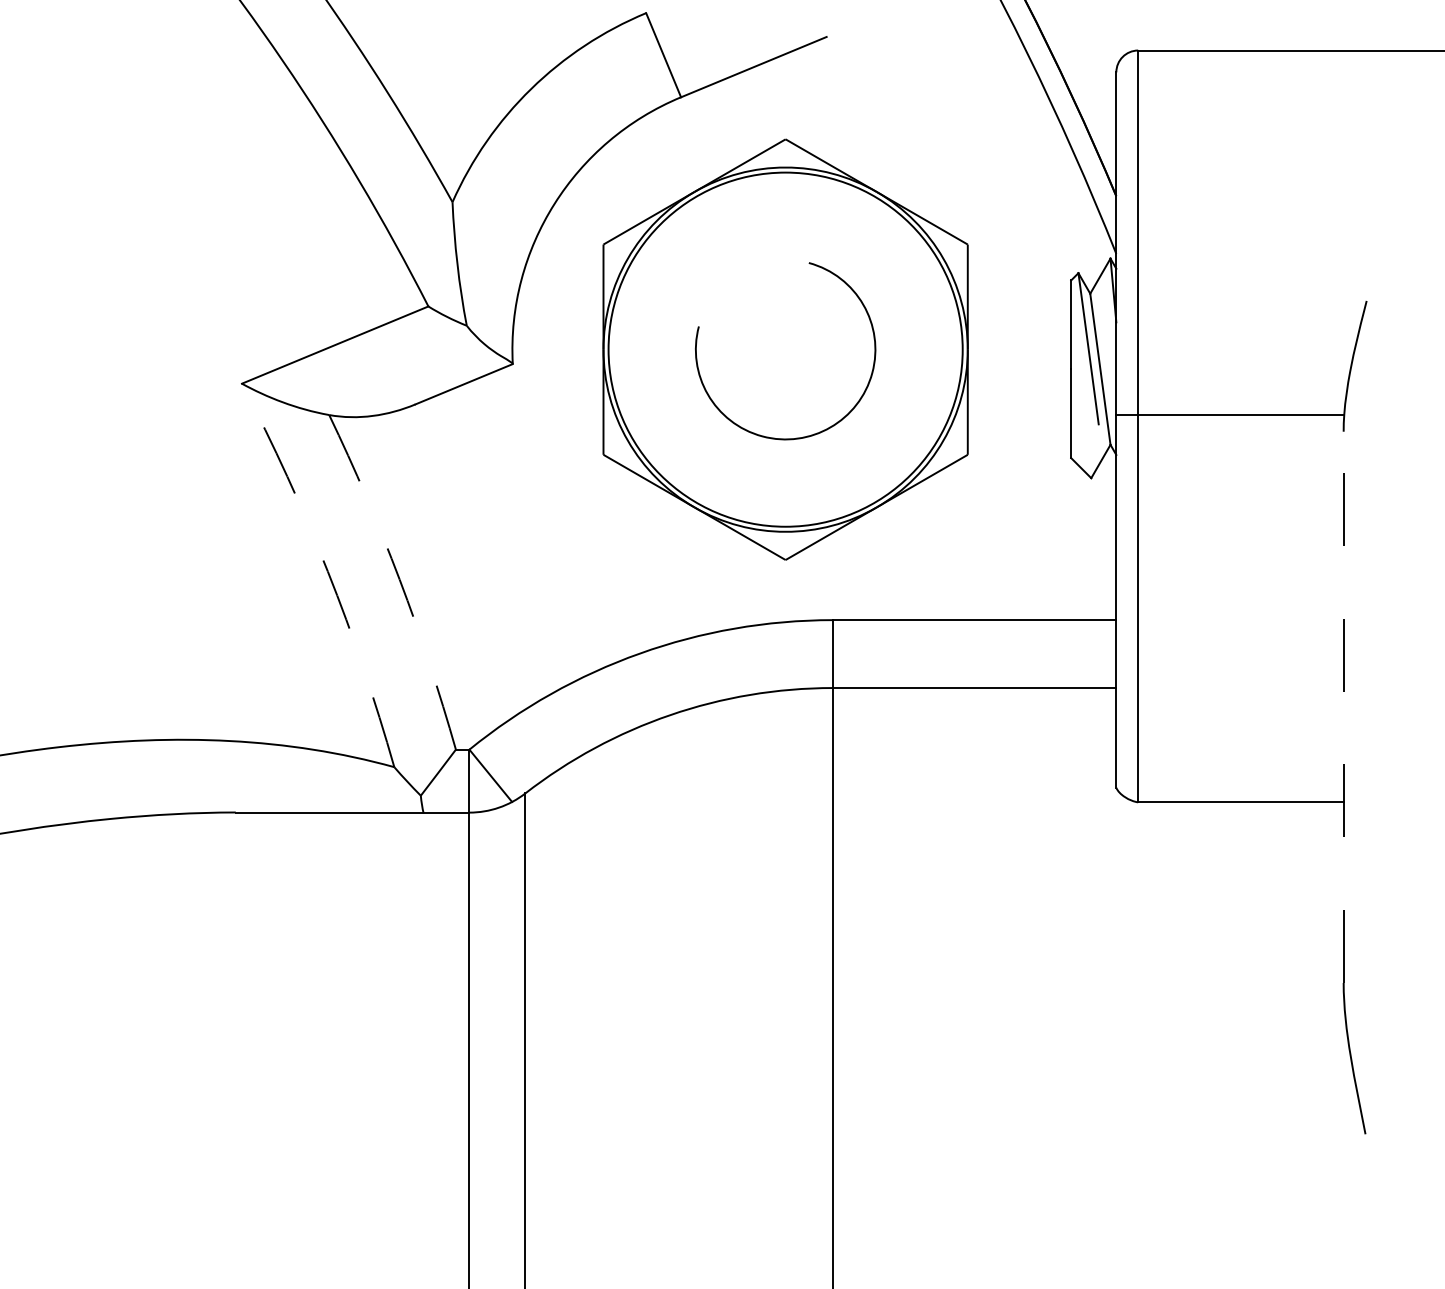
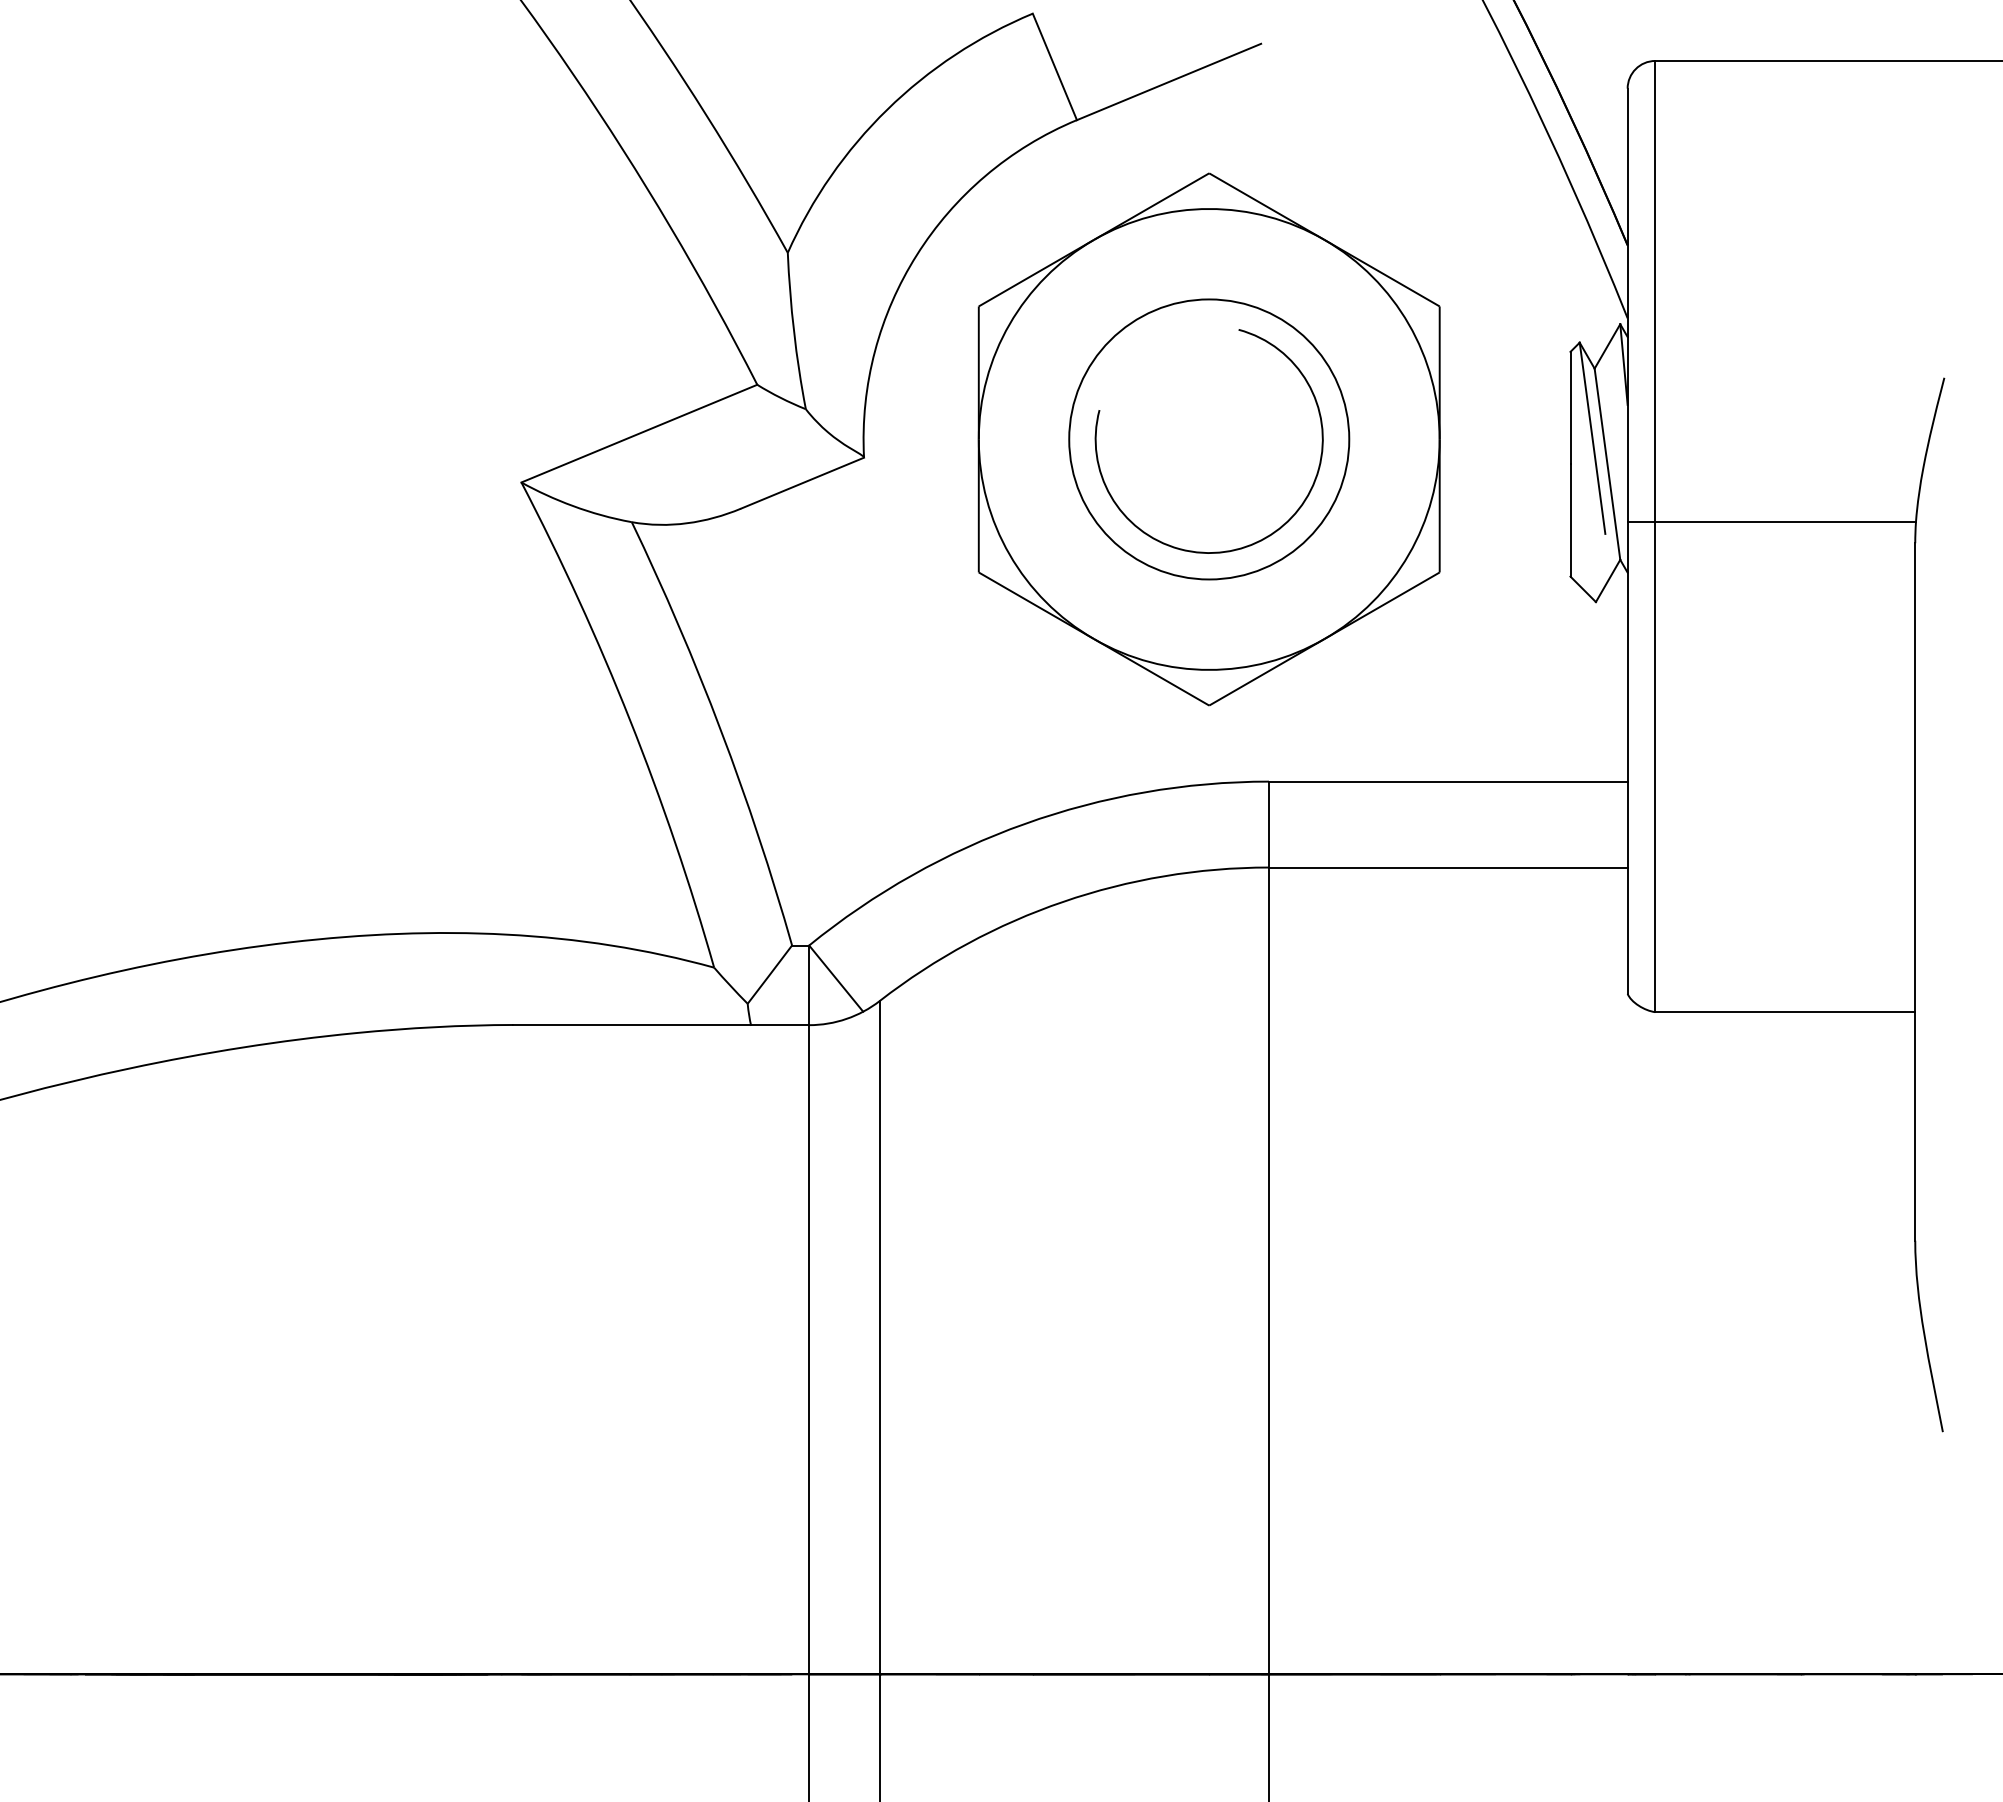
circle: (785, 349) -> (1209, 439), size x0.62
arc: (328, 571) -> (630, 720), dashed -> solid
arc: (399, 579) -> (720, 730), dashed -> solid
line: (1343, 706) -> (1915, 891), dashed -> solid

